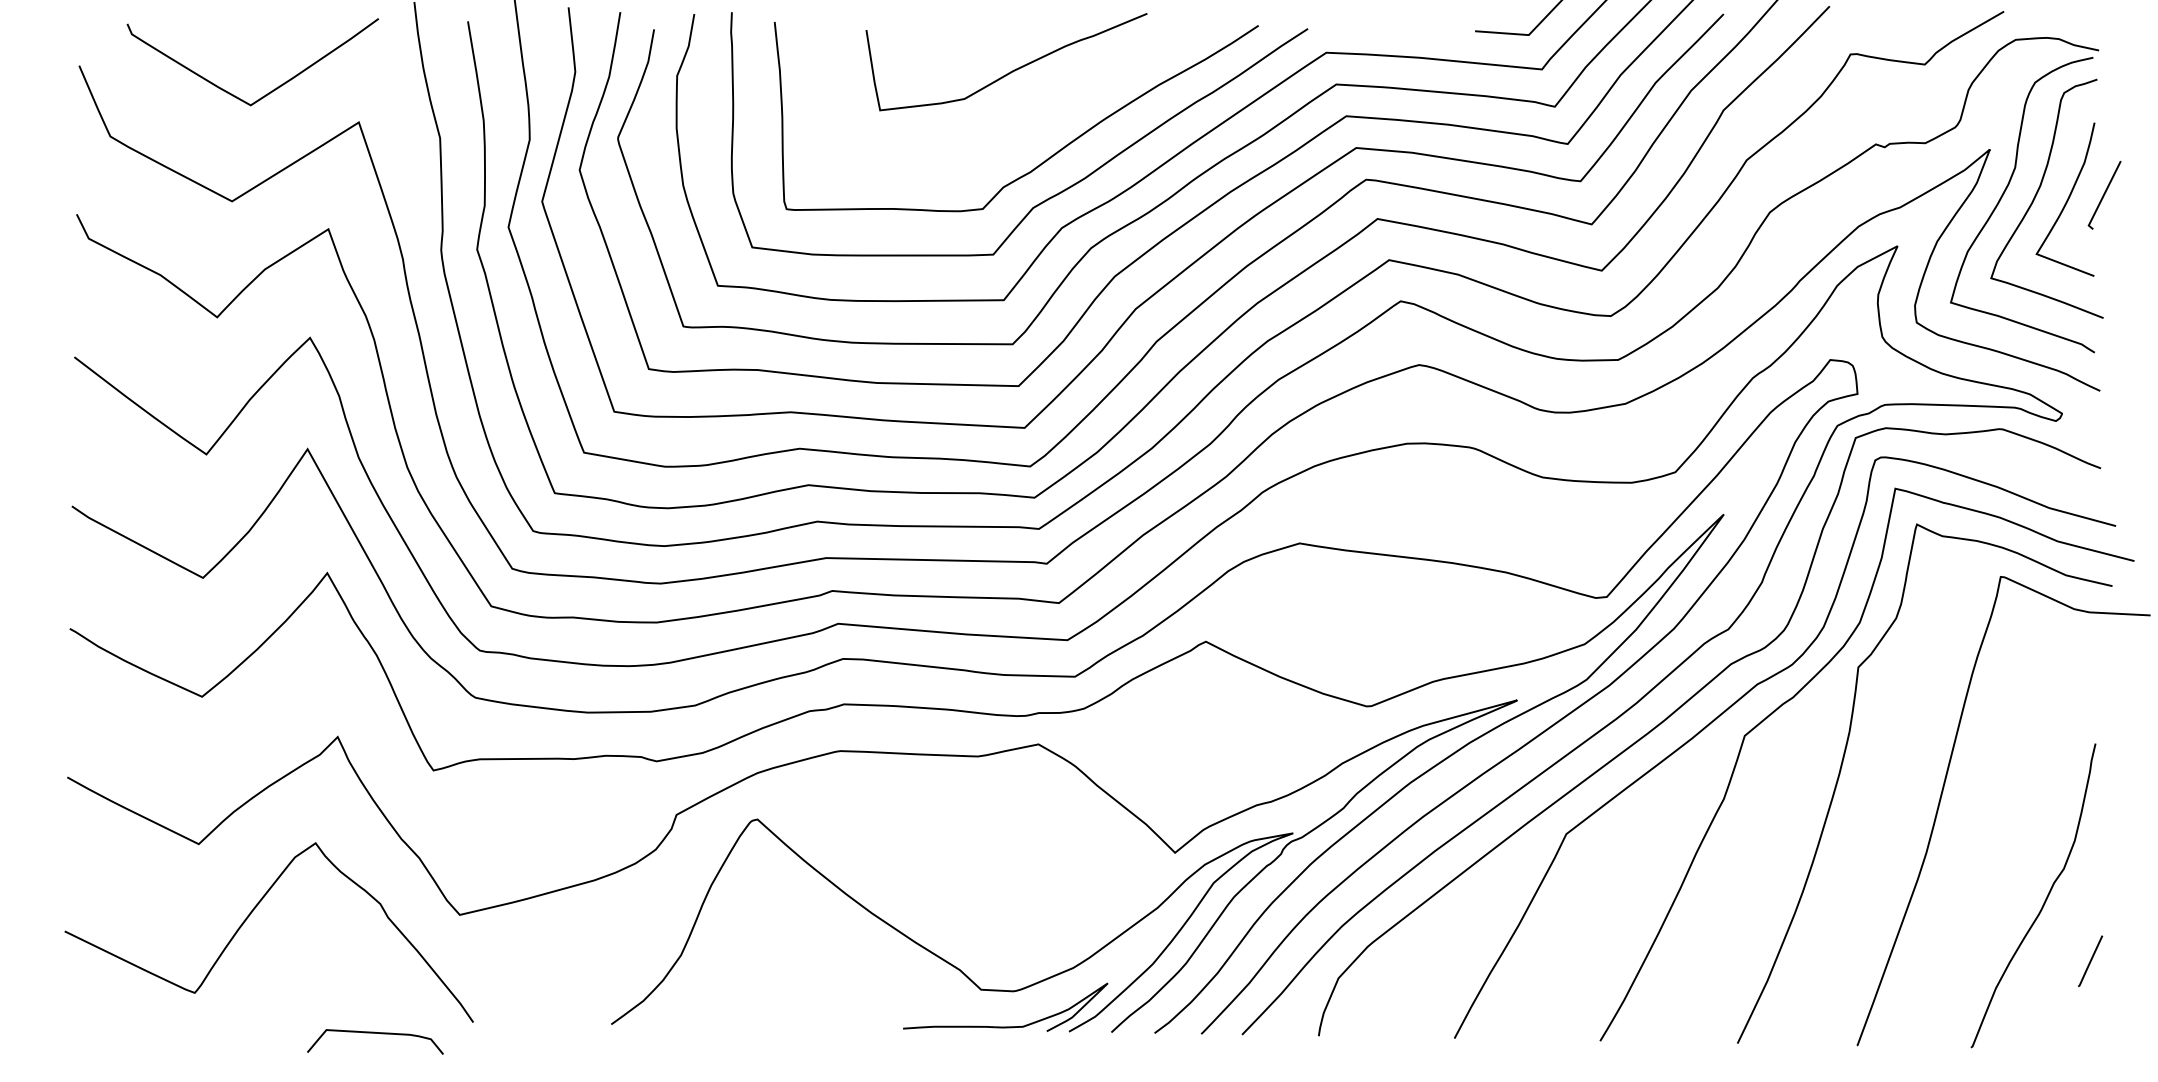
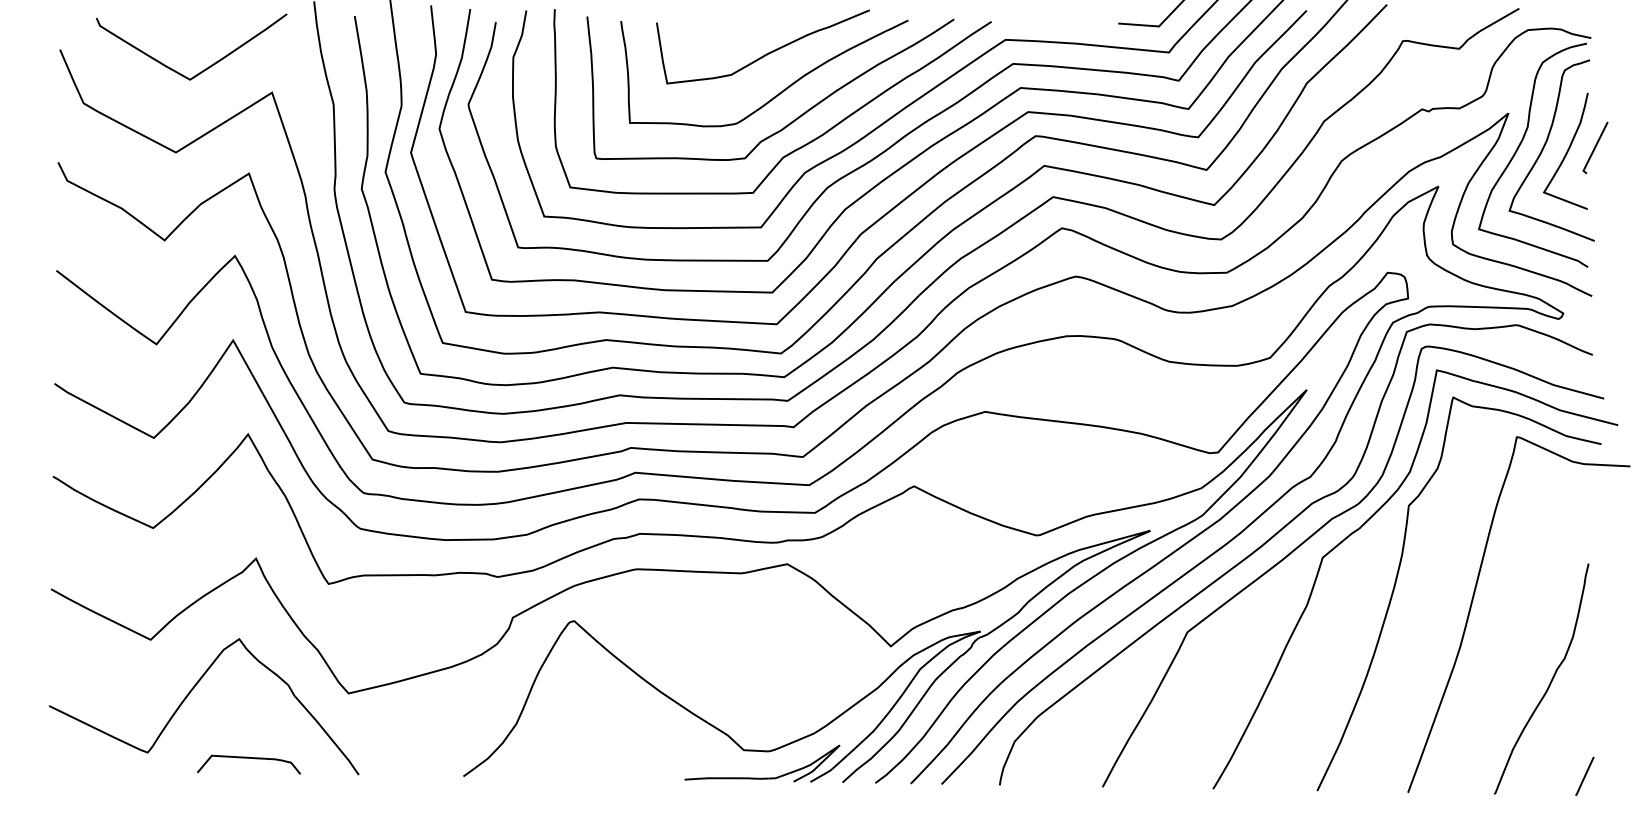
curve: (1028, 122) -> (779, 92), added
line: (2090, 960) -> (1584, 775), moved
curve: (375, 1033) -> (249, 758), moved

